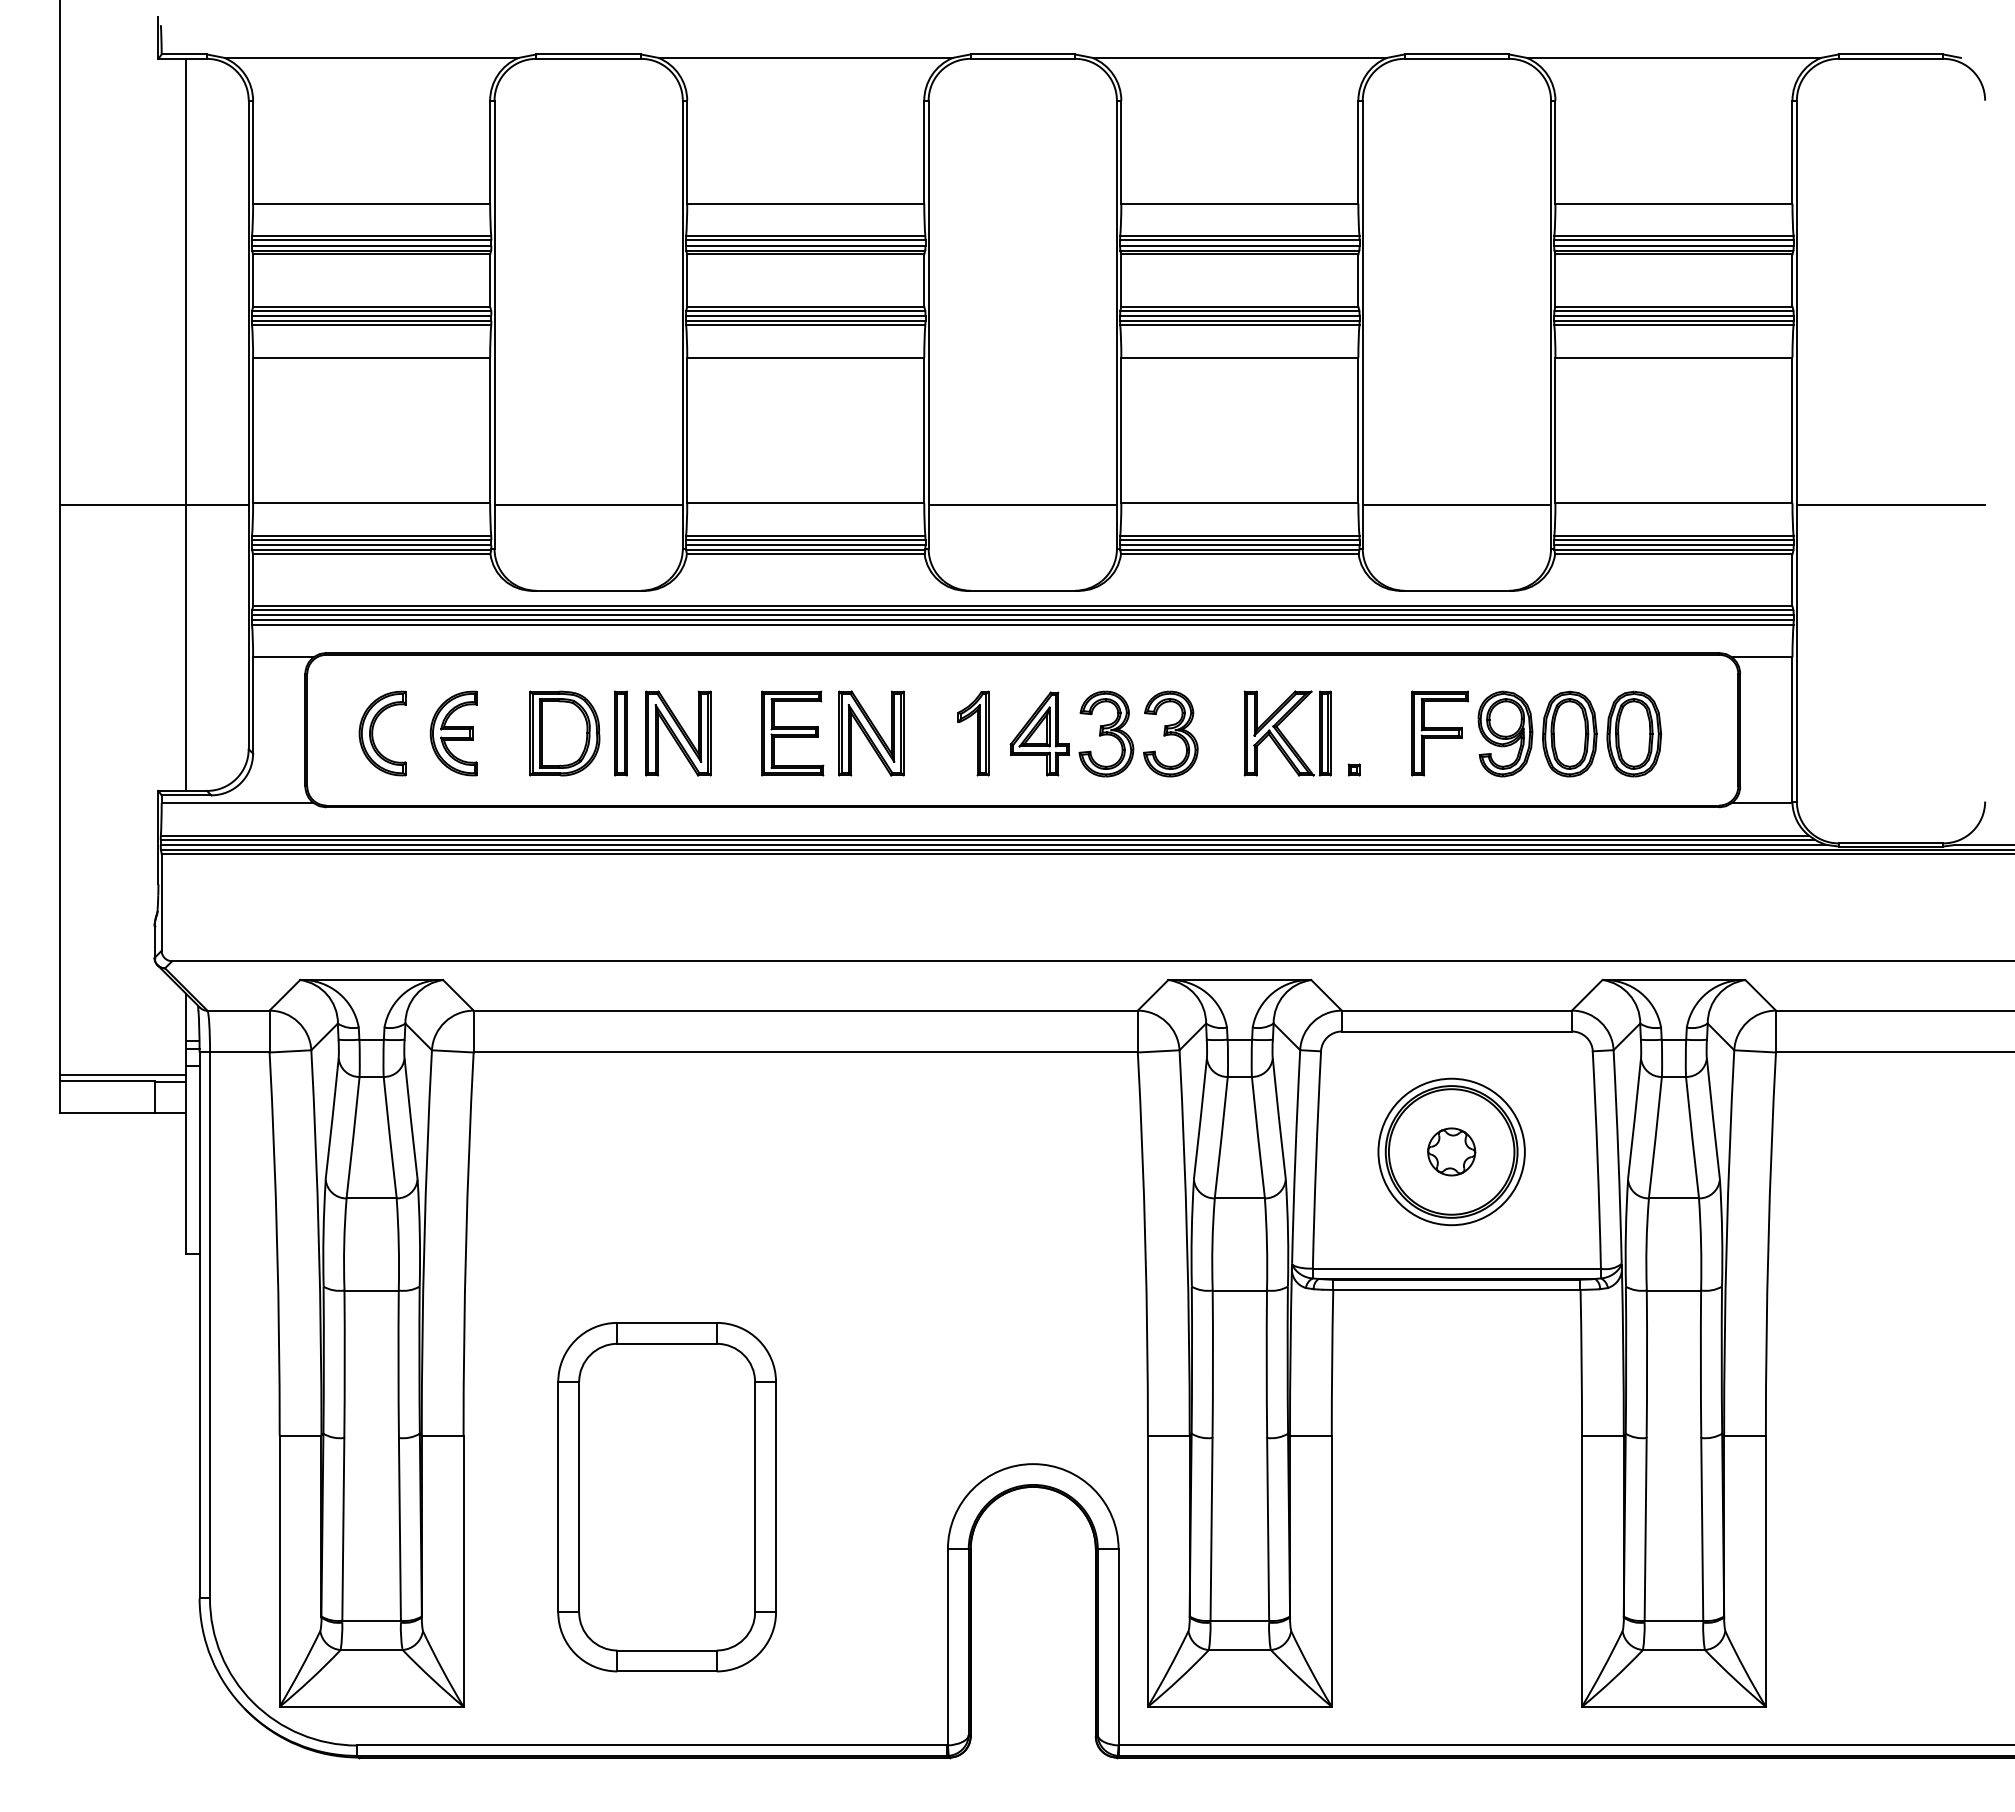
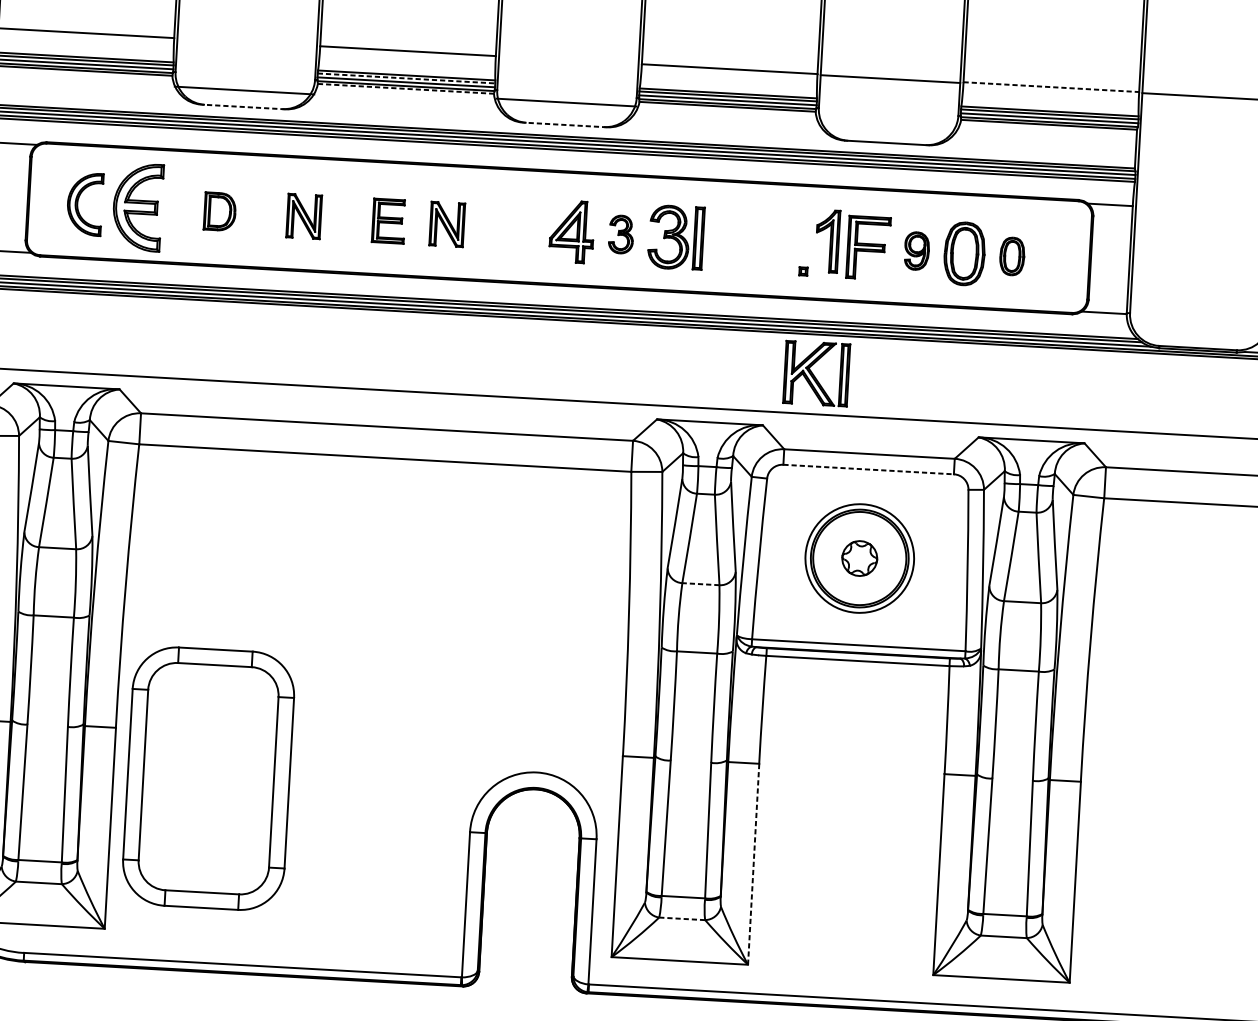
line: (1673, 503) -> (1051, 87), solid -> dashed
line: (588, 504) -> (244, 90), moved
line: (1022, 504) -> (566, 102), moved
line: (805, 540) -> (406, 78), solid -> dashed
line: (805, 554) -> (405, 89), solid -> dashed
line: (588, 590) -> (243, 106), solid -> dashed
line: (1022, 590) -> (565, 124), solid -> dashed
part: (453, 733) -> (137, 207), size x1.4
part: (564, 733) -> (219, 211), size x0.6
part: (620, 733) -> (698, 238), moved
part: (678, 733) -> (304, 216), size x0.7
part: (792, 733) -> (388, 221), size x0.7
part: (871, 733) -> (447, 224), size x0.7
part: (973, 733) -> (827, 241), moved
part: (1106, 733) -> (621, 234), size x0.6
part: (1287, 733) -> (816, 373), moved
part: (1505, 733) -> (916, 250), size x0.6
part: (1633, 733) -> (1011, 256), size x0.6
line: (1457, 1031) -> (869, 469), solid -> dashed
line: (1239, 1198) -> (700, 584), solid -> dashed
part: (666, 1497) -> (208, 778), moved
line: (1331, 1571) -> (753, 864), solid -> dashed
line: (1239, 1650) -> (681, 919), solid -> dashed

